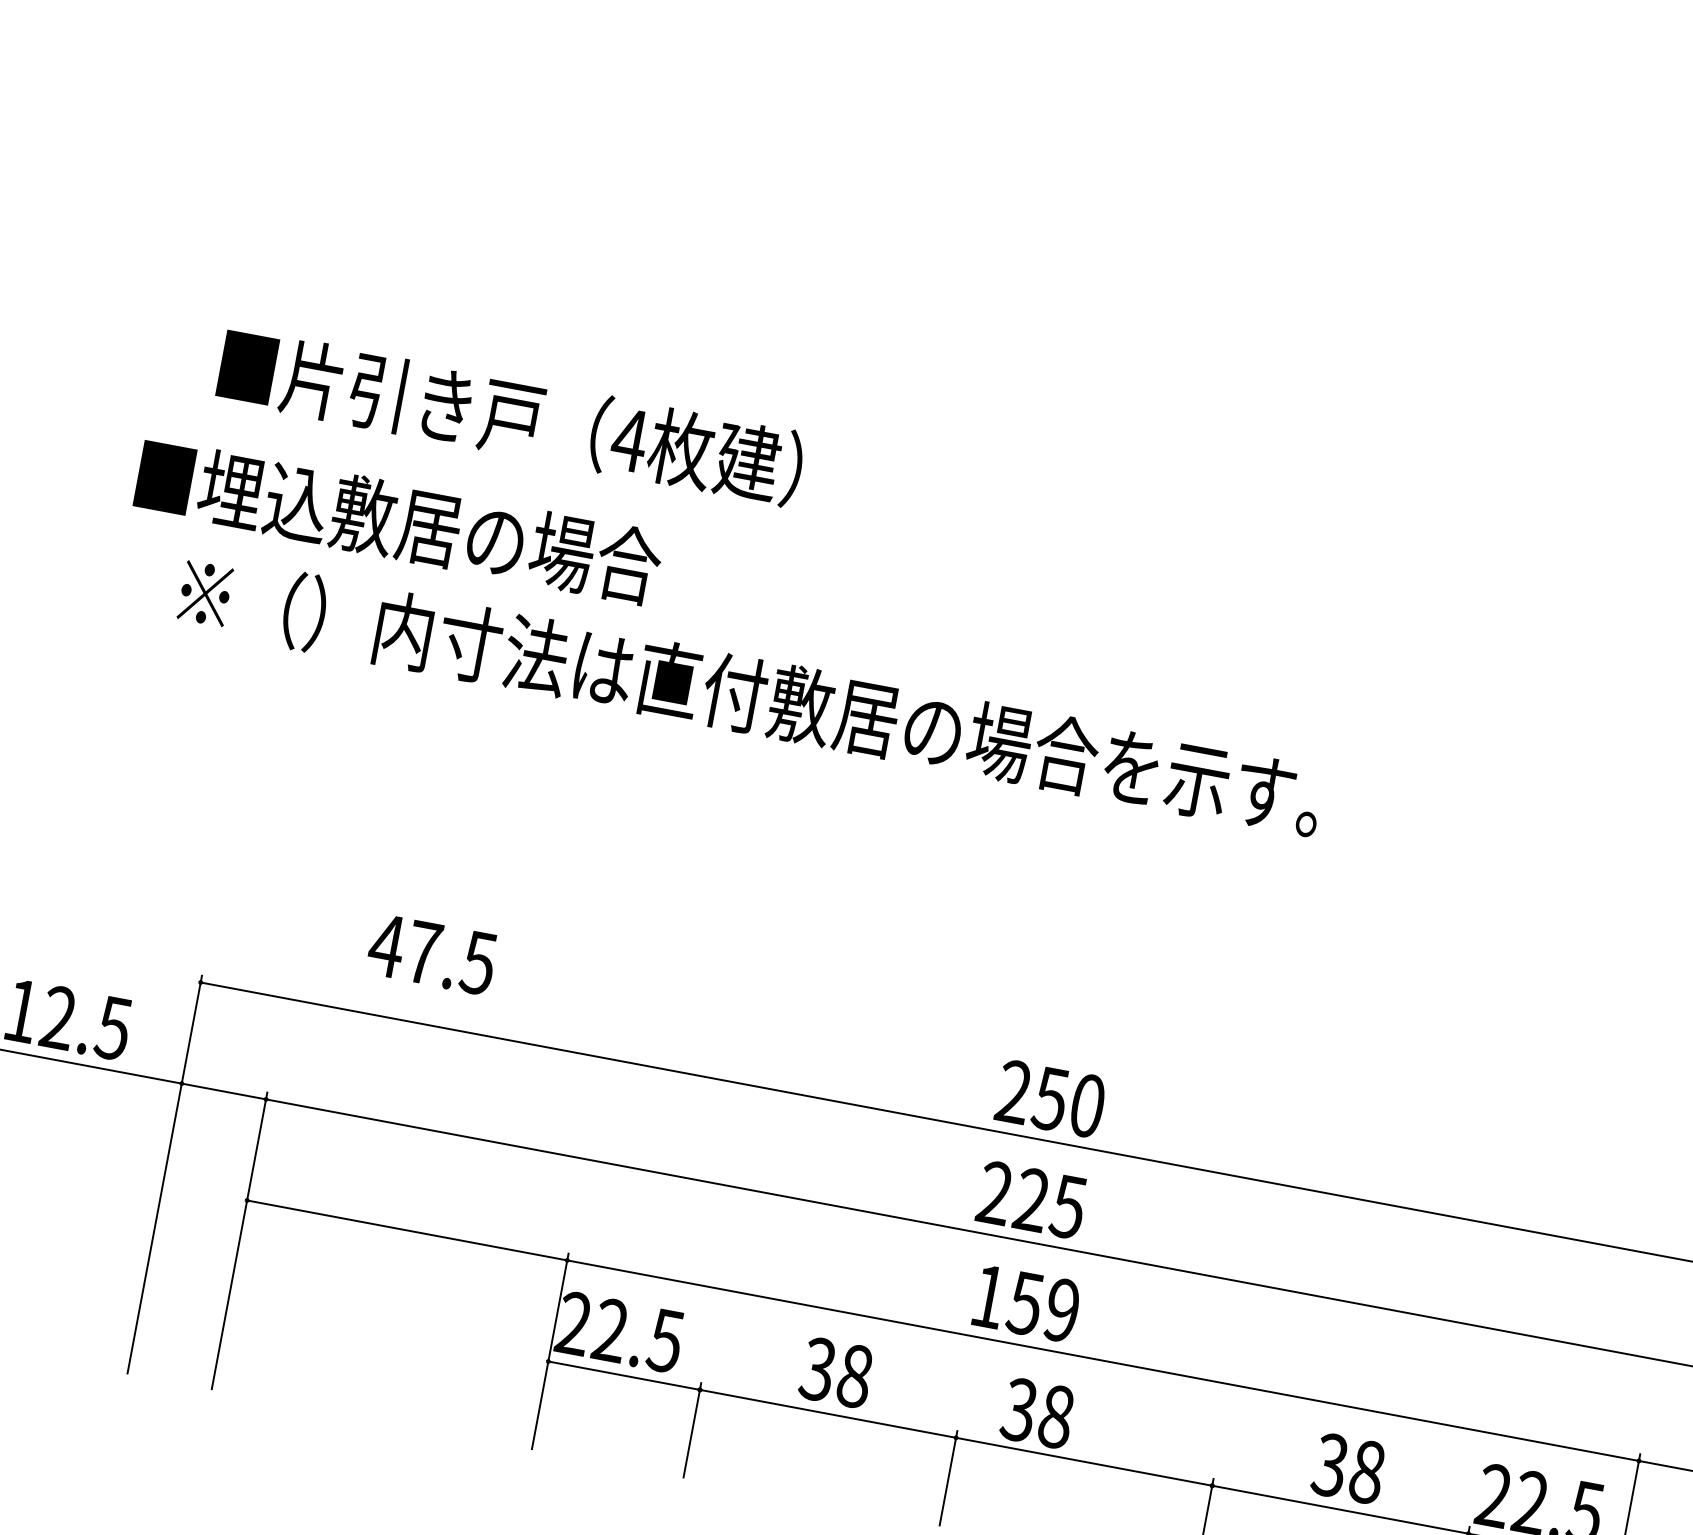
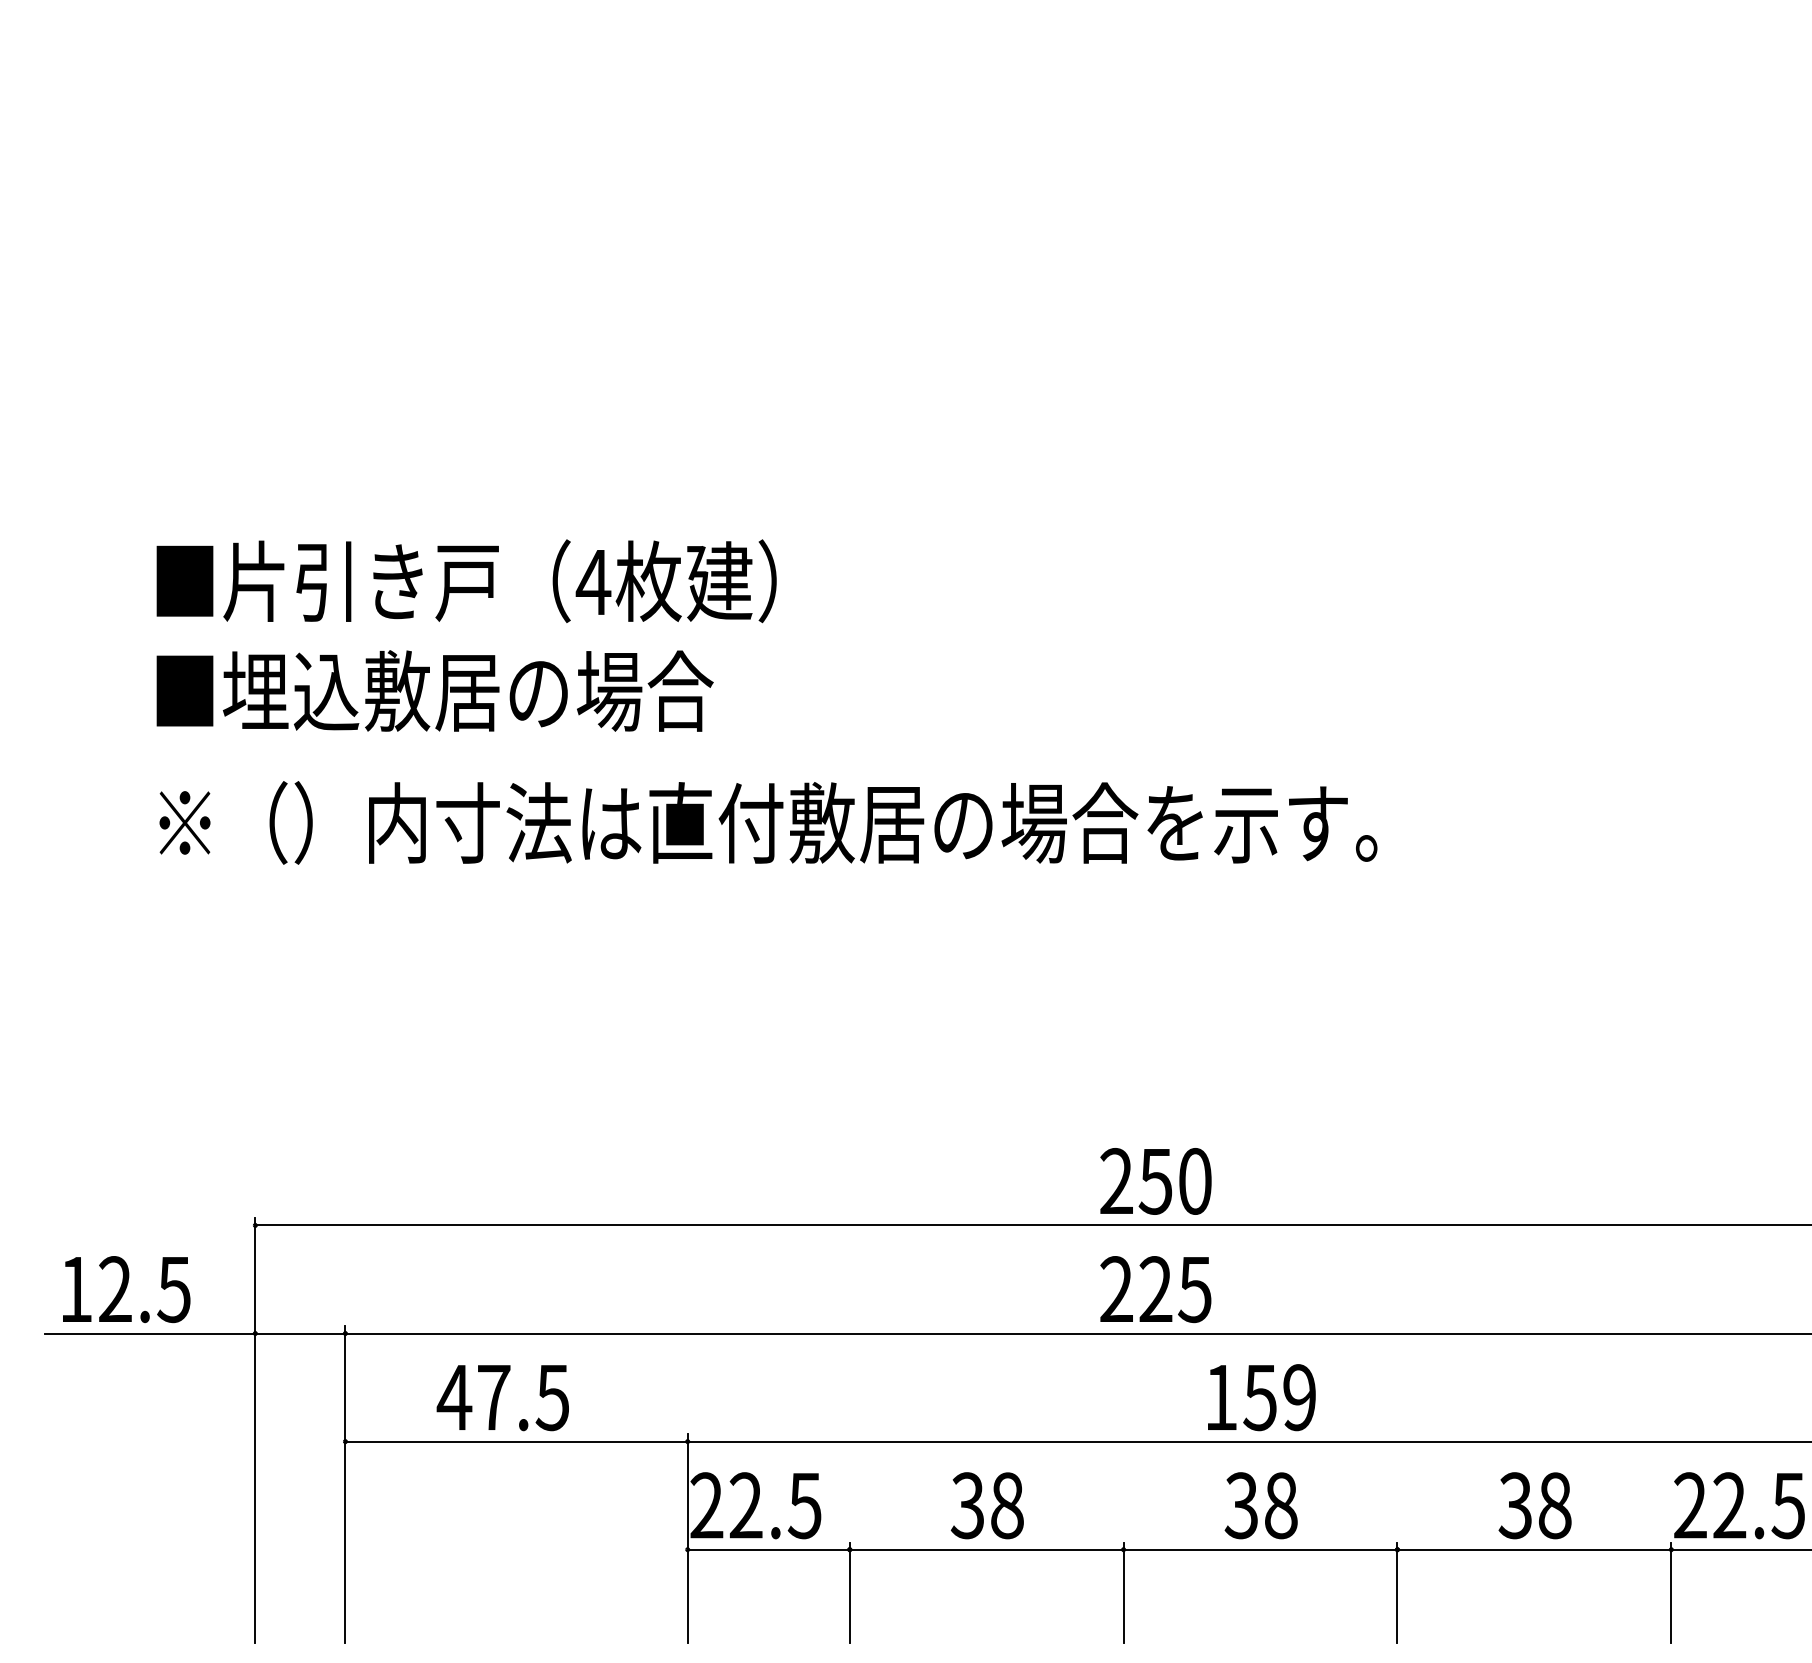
text: (398, 521) -> (434, 690), moved
text: (431, 955) -> (502, 1398), moved
text: (1026, 1303) -> (1261, 1397), moved
text: (1037, 1413) -> (1260, 1505), moved

